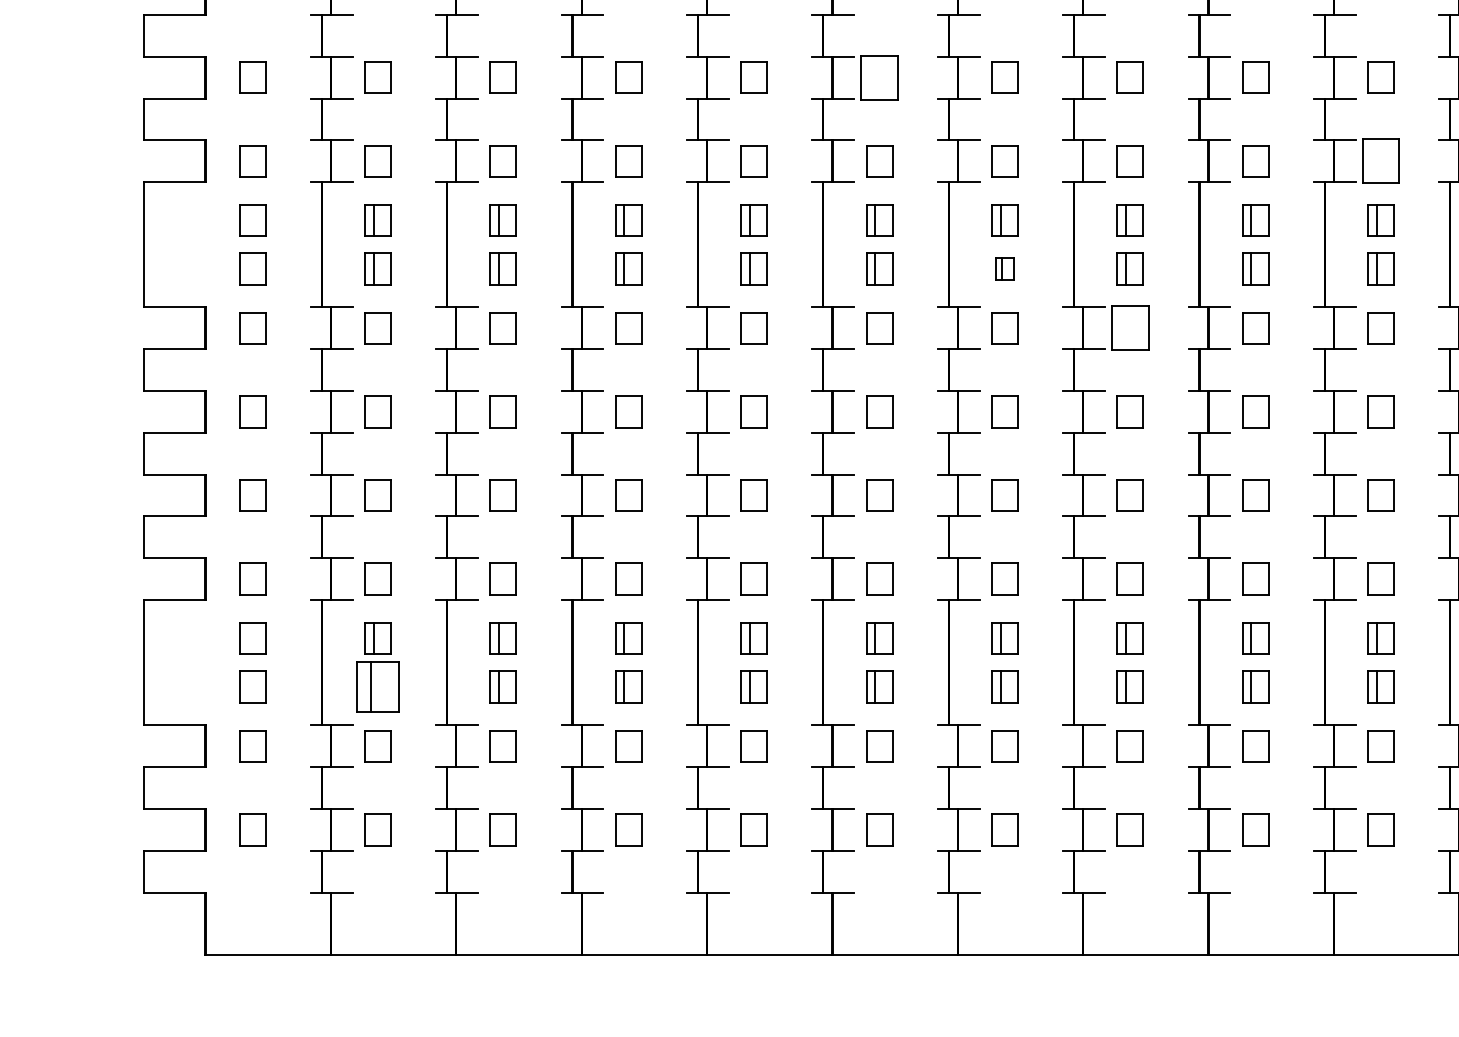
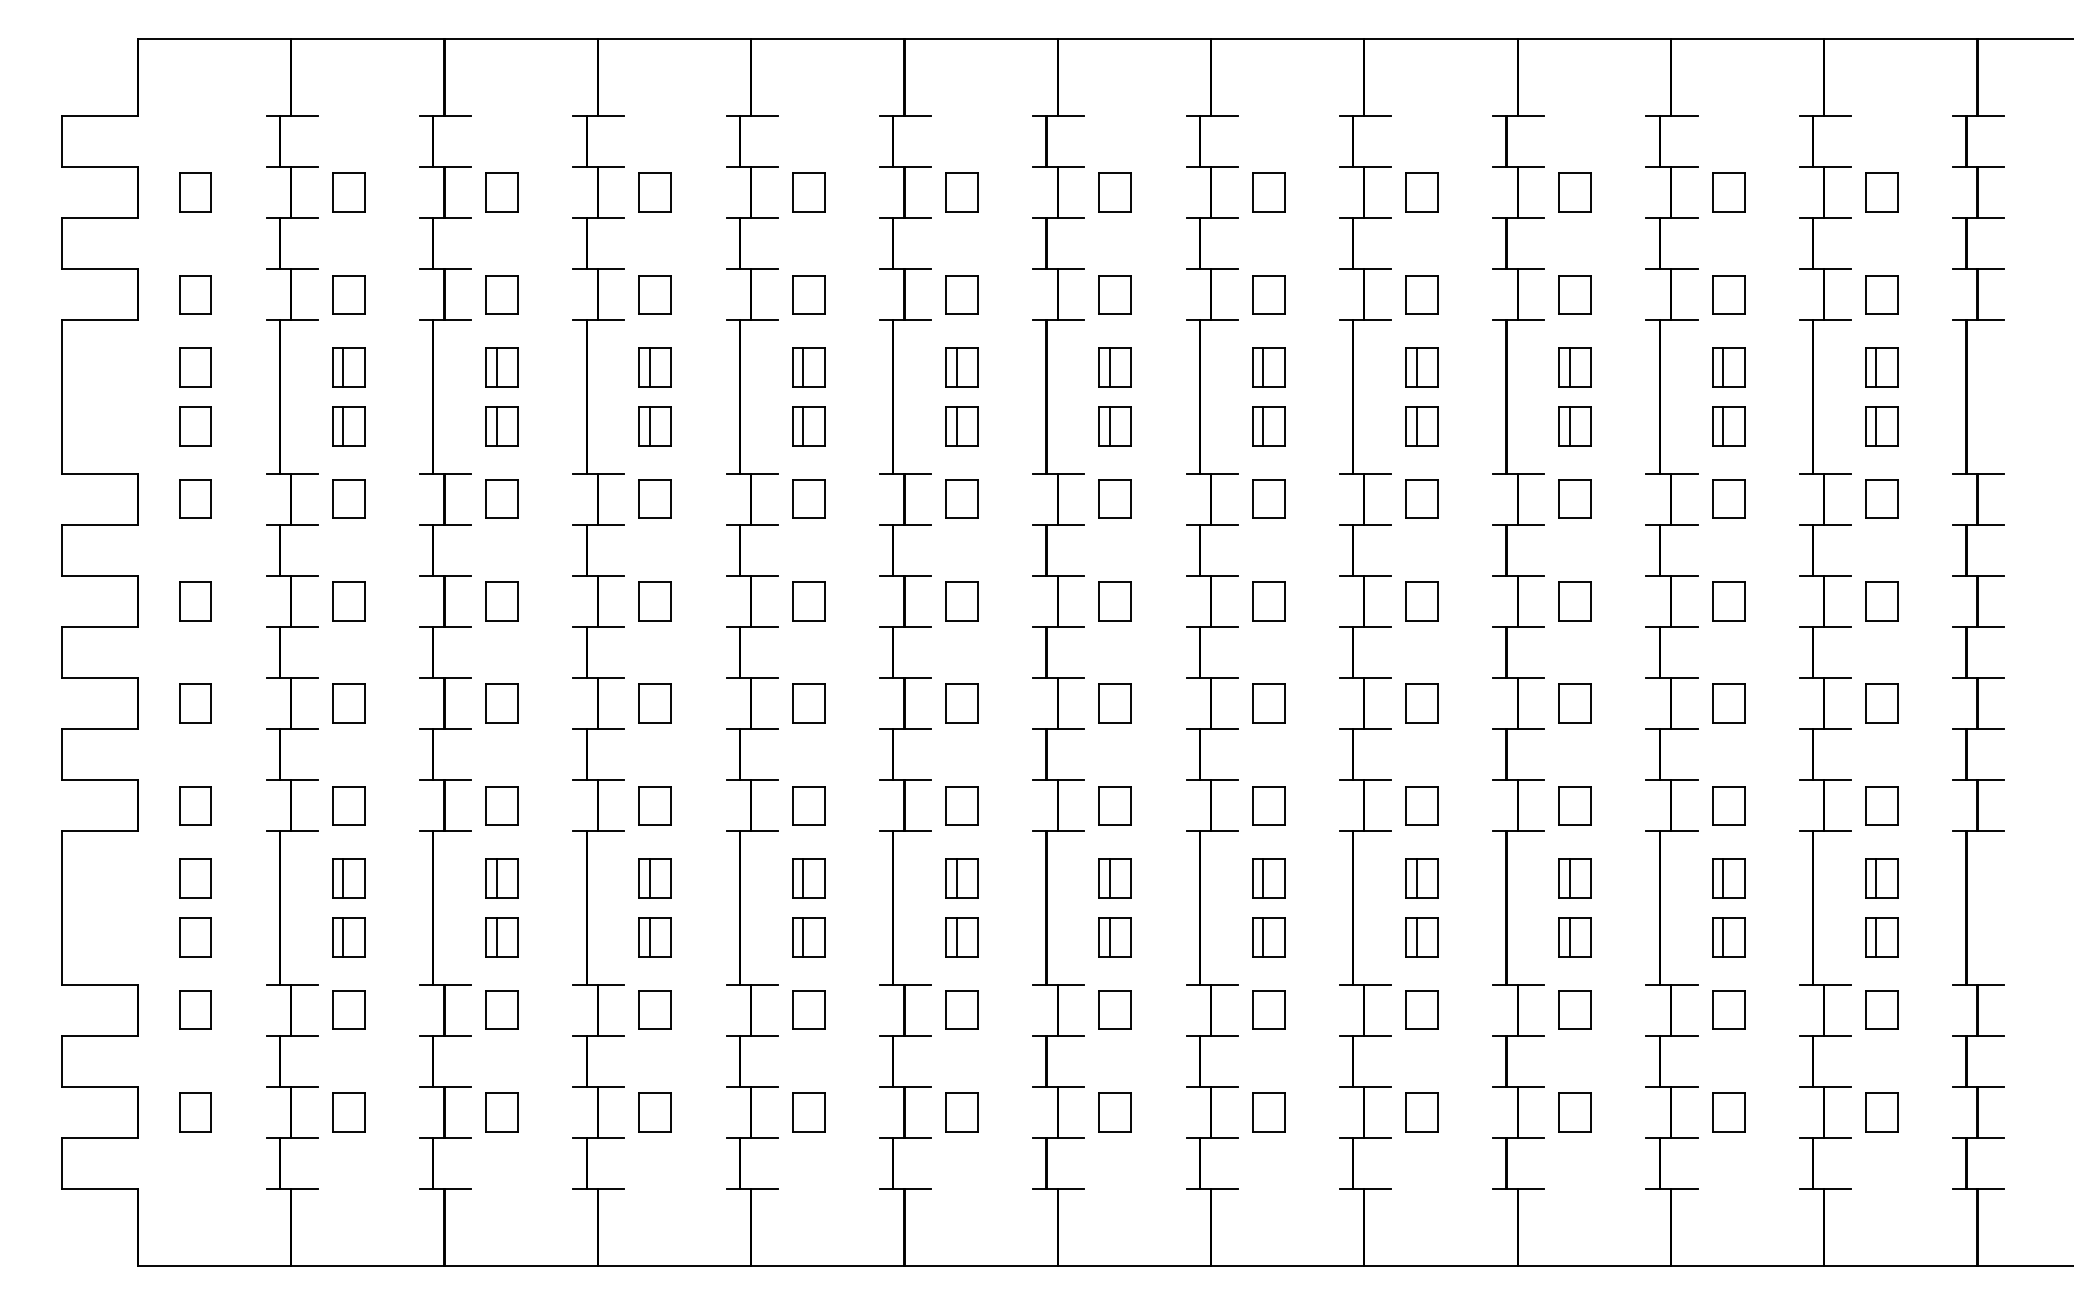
part: (879, 77) -> (961, 192), size x0.71
part: (1380, 161) -> (1574, 294), size x0.71
part: (1004, 268) -> (1114, 426), size x1.43
part: (1130, 327) -> (1268, 498), size x0.71
part: (377, 686) -> (348, 937), size x0.62

